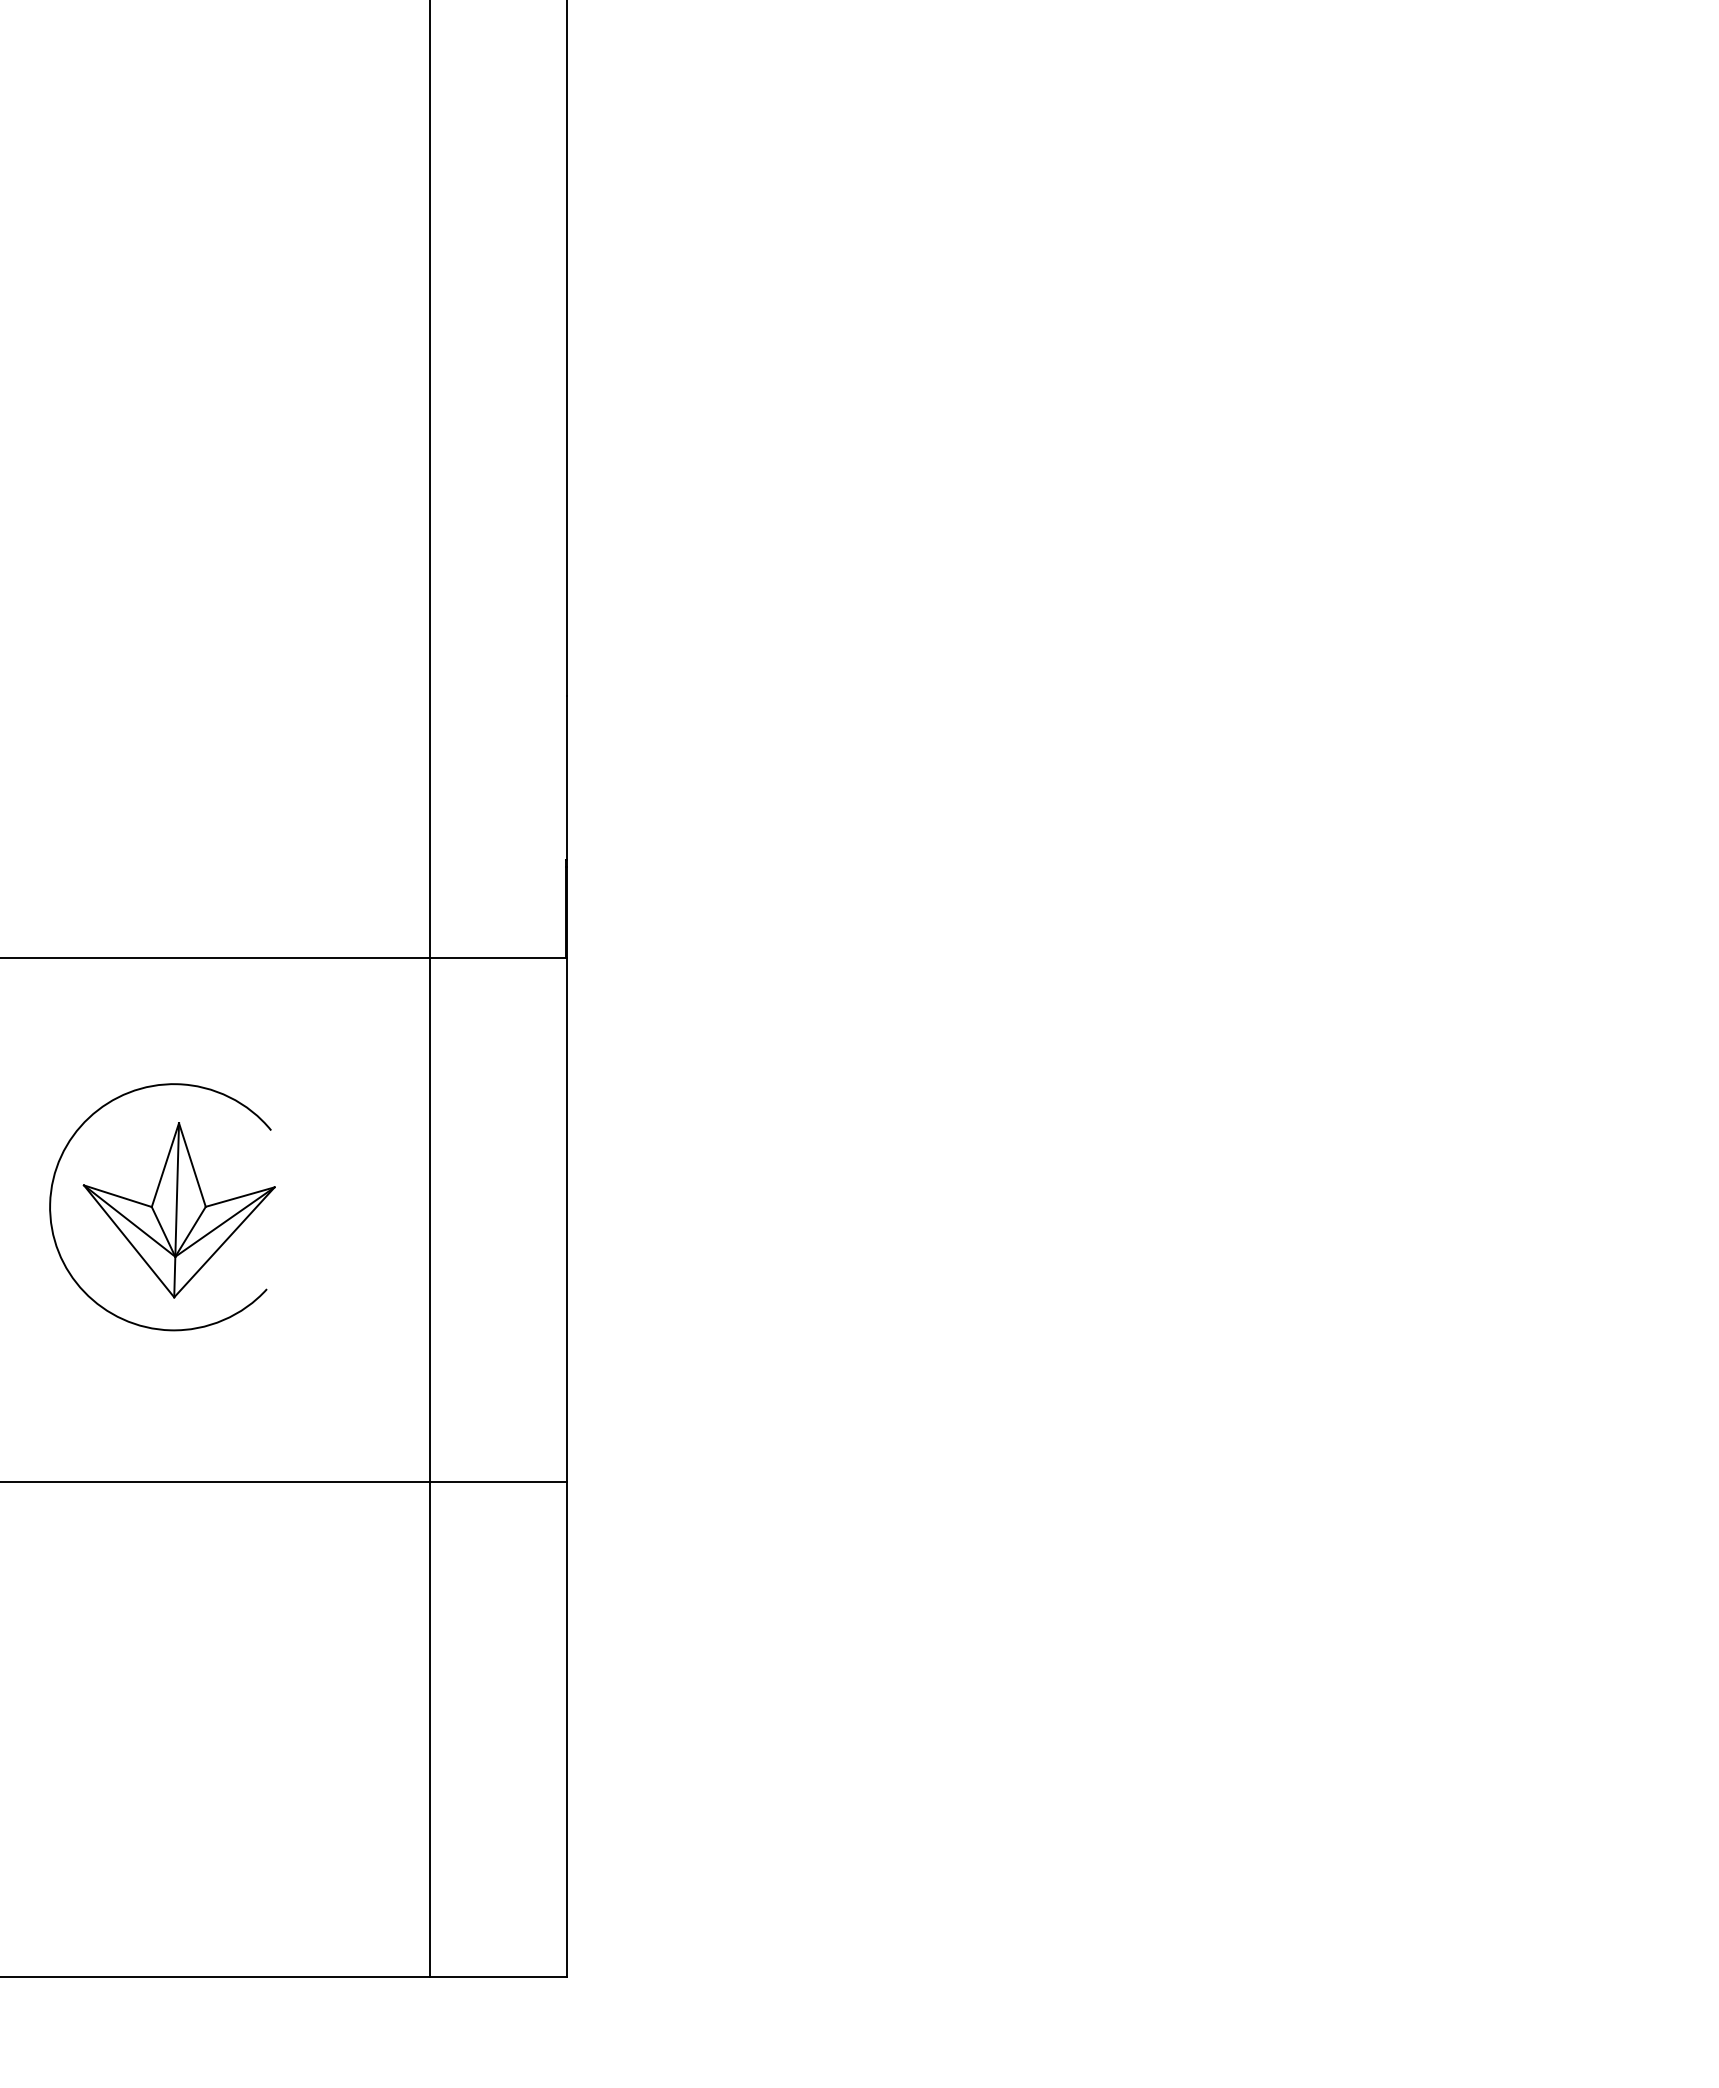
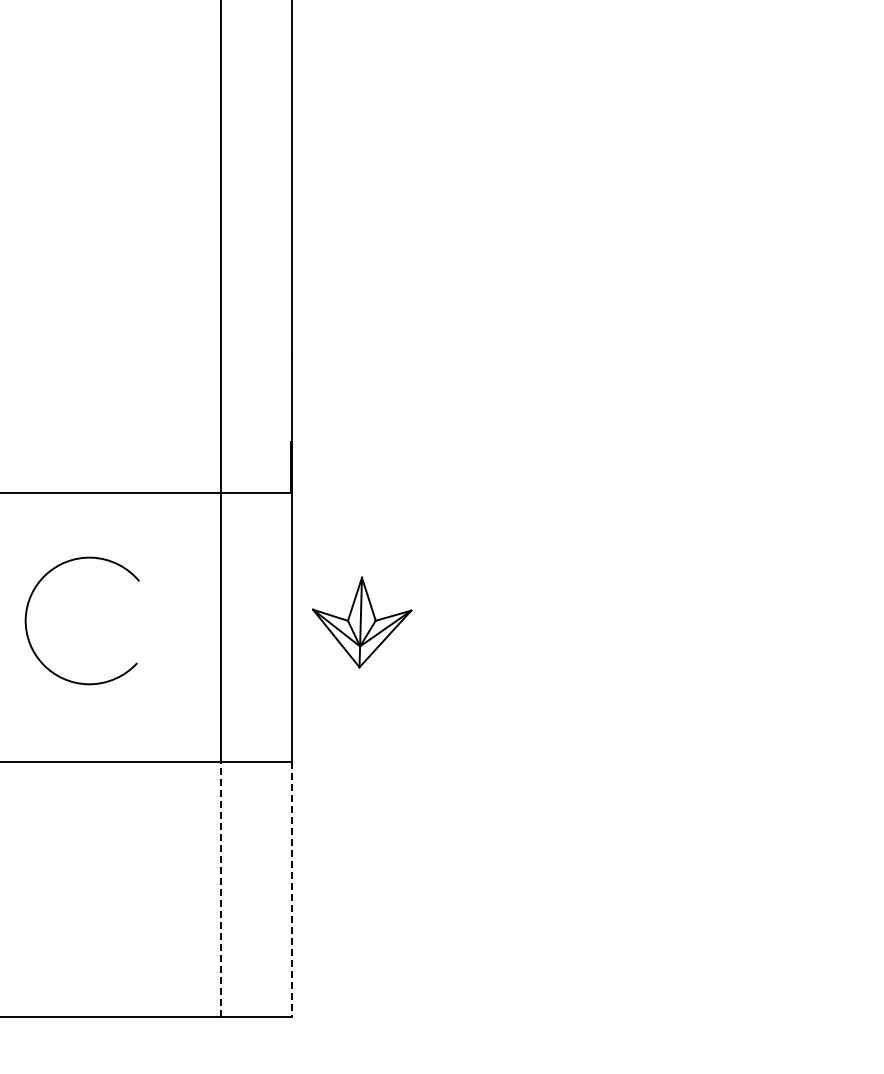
part: (180, 1210) -> (362, 622), moved
line: (430, 1727) -> (221, 888), solid -> dashed
line: (566, 1729) -> (291, 889), solid -> dashed

